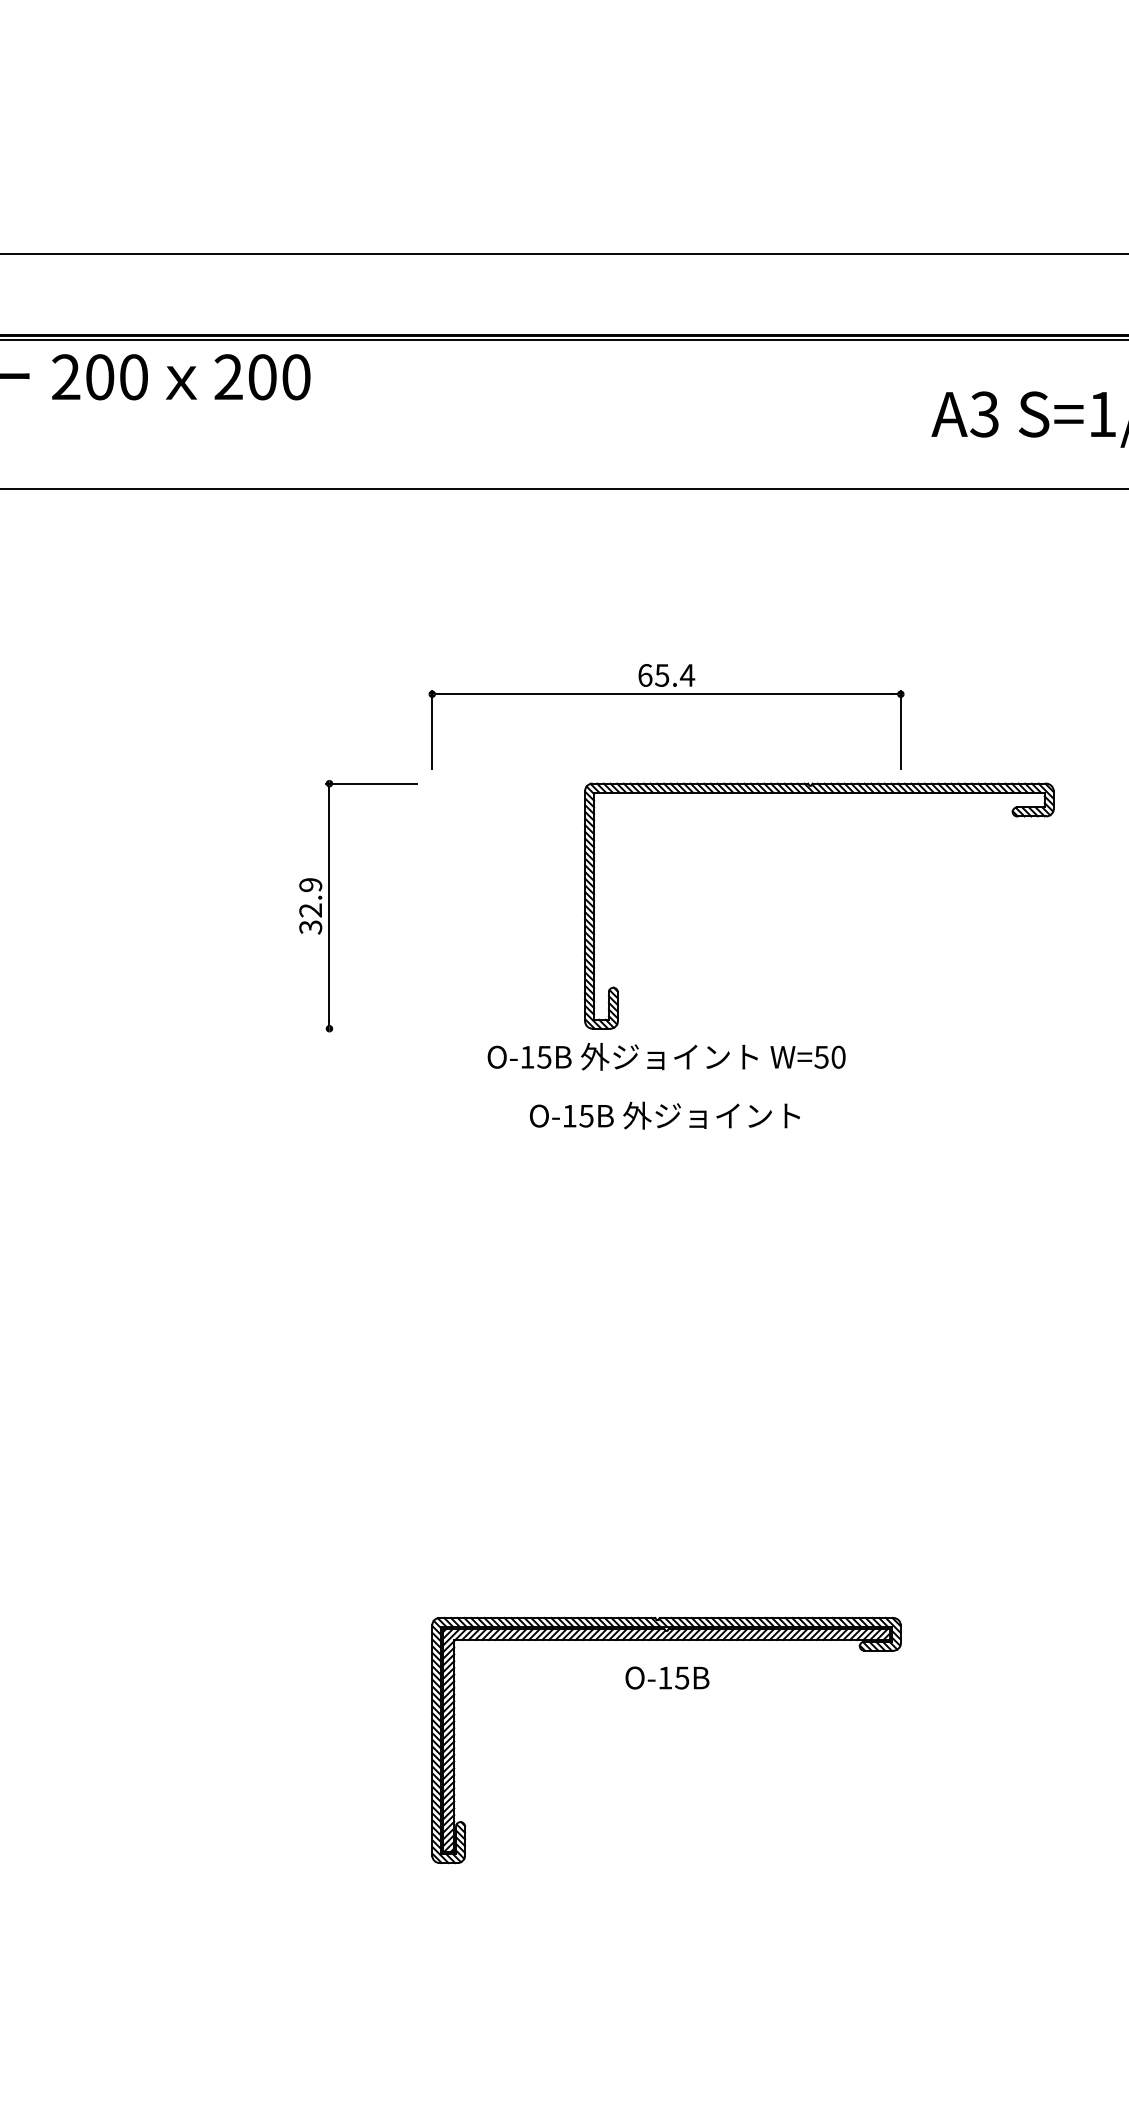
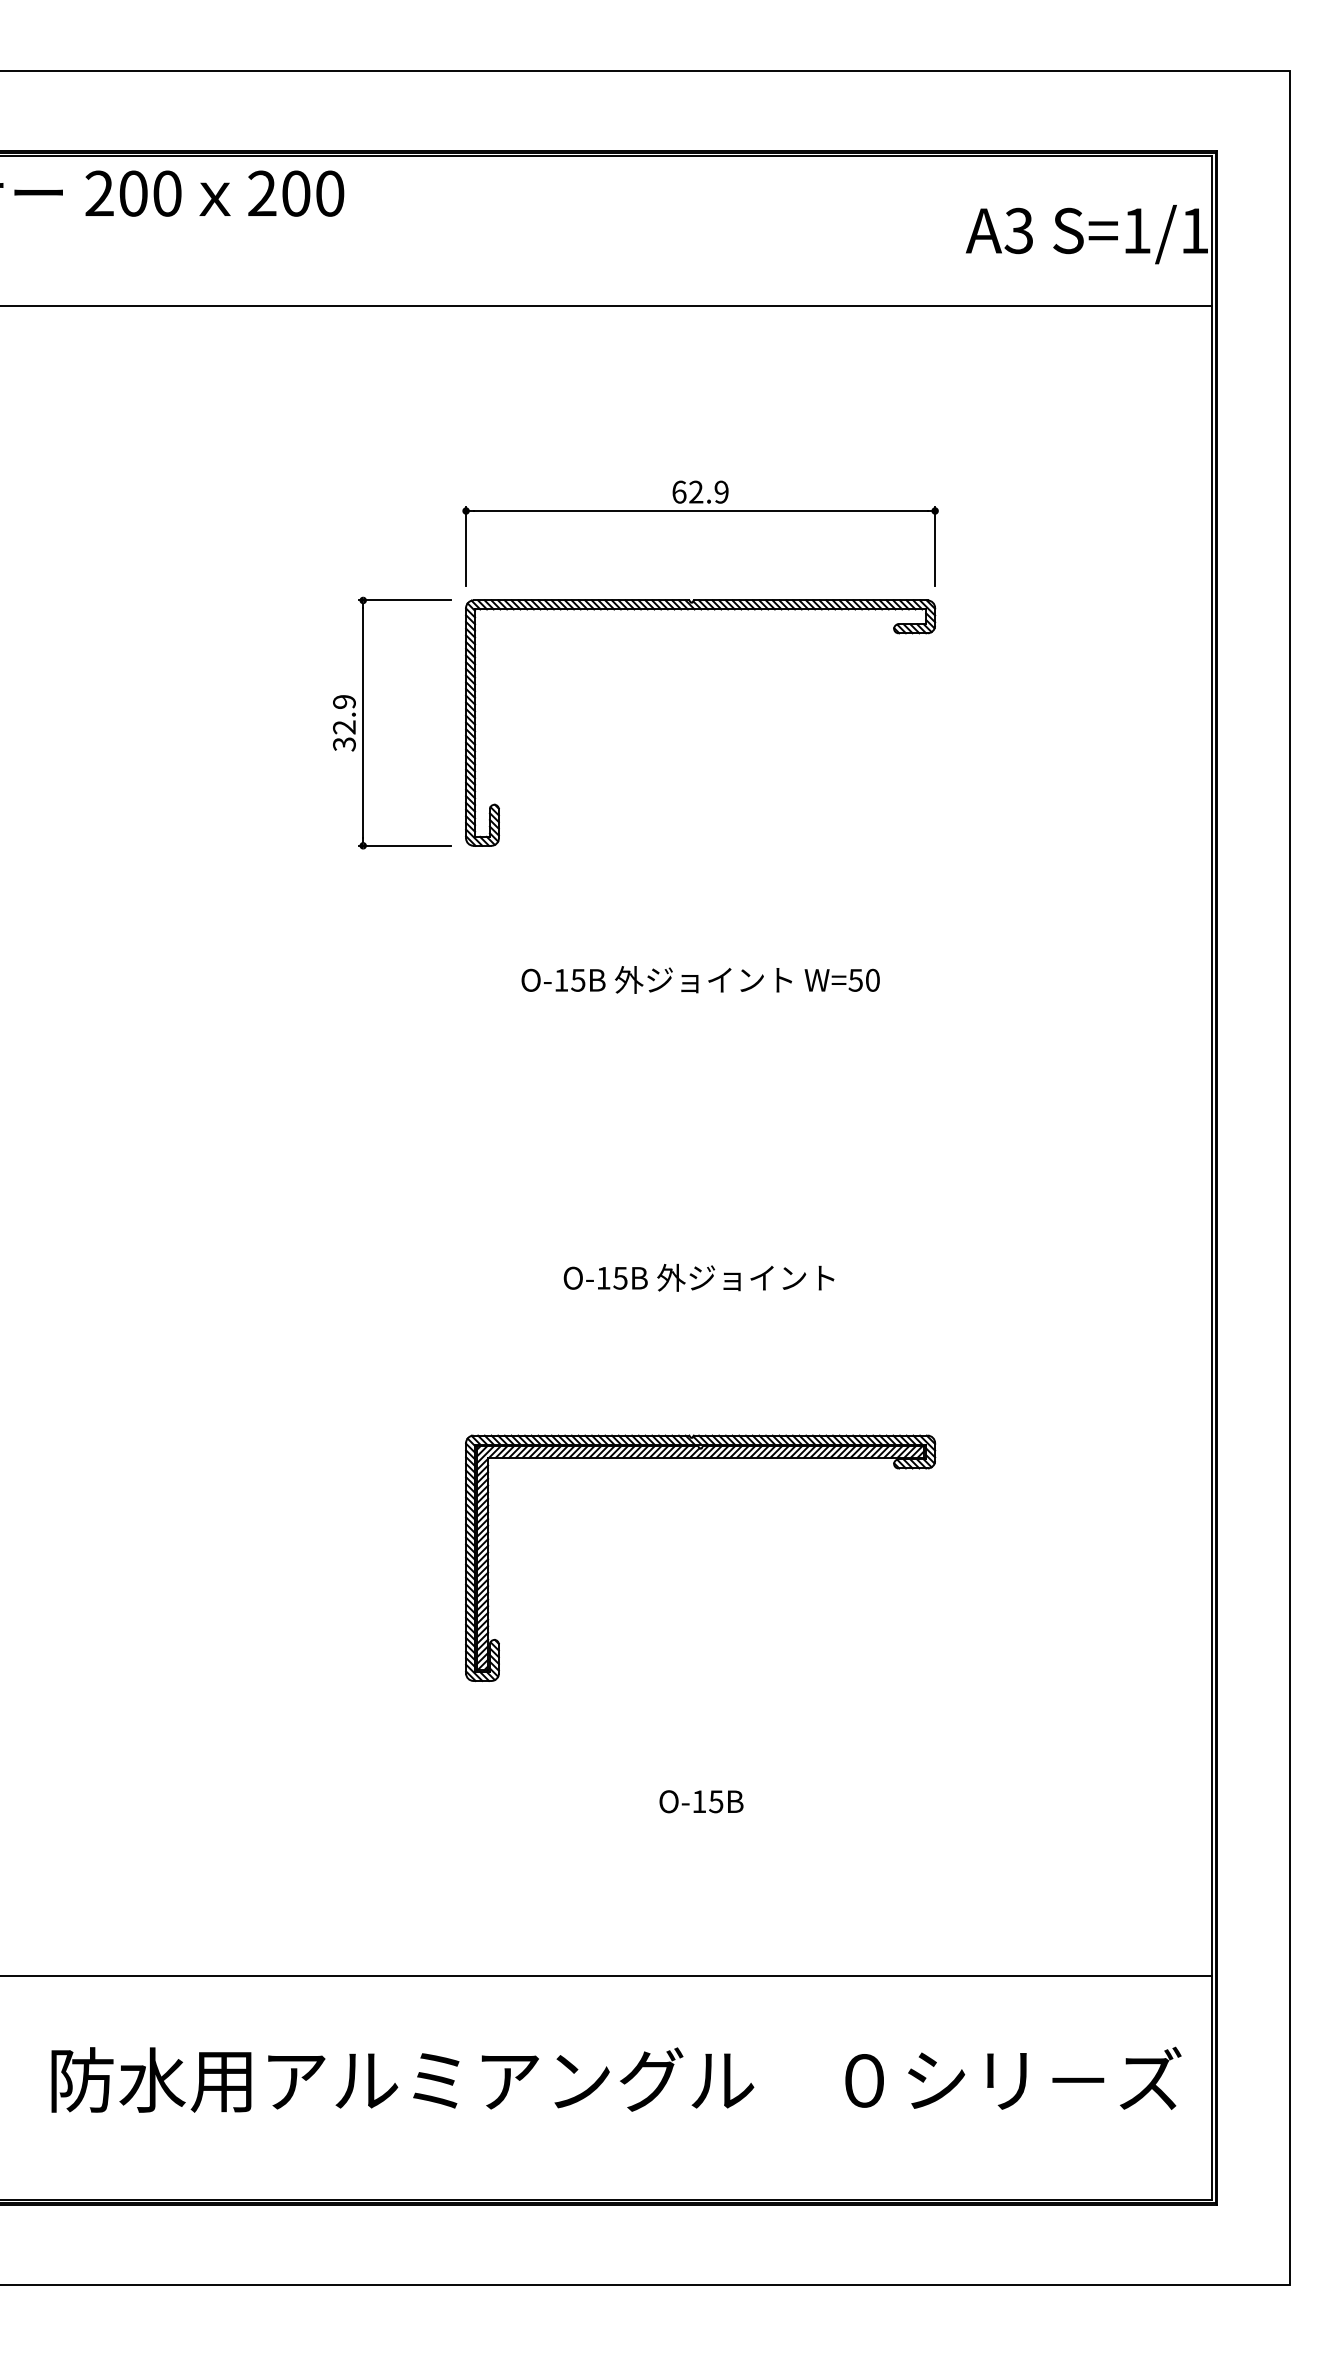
text: (675, 674) -> (709, 491), 65.4 -> 62.9
part: (820, 793) -> (701, 610), moved
line: (371, 1028) -> (405, 845), added
text: (666, 1056) -> (700, 979), moved
text: (664, 1115) -> (698, 1277), moved
text: (667, 1677) -> (701, 1801), moved

